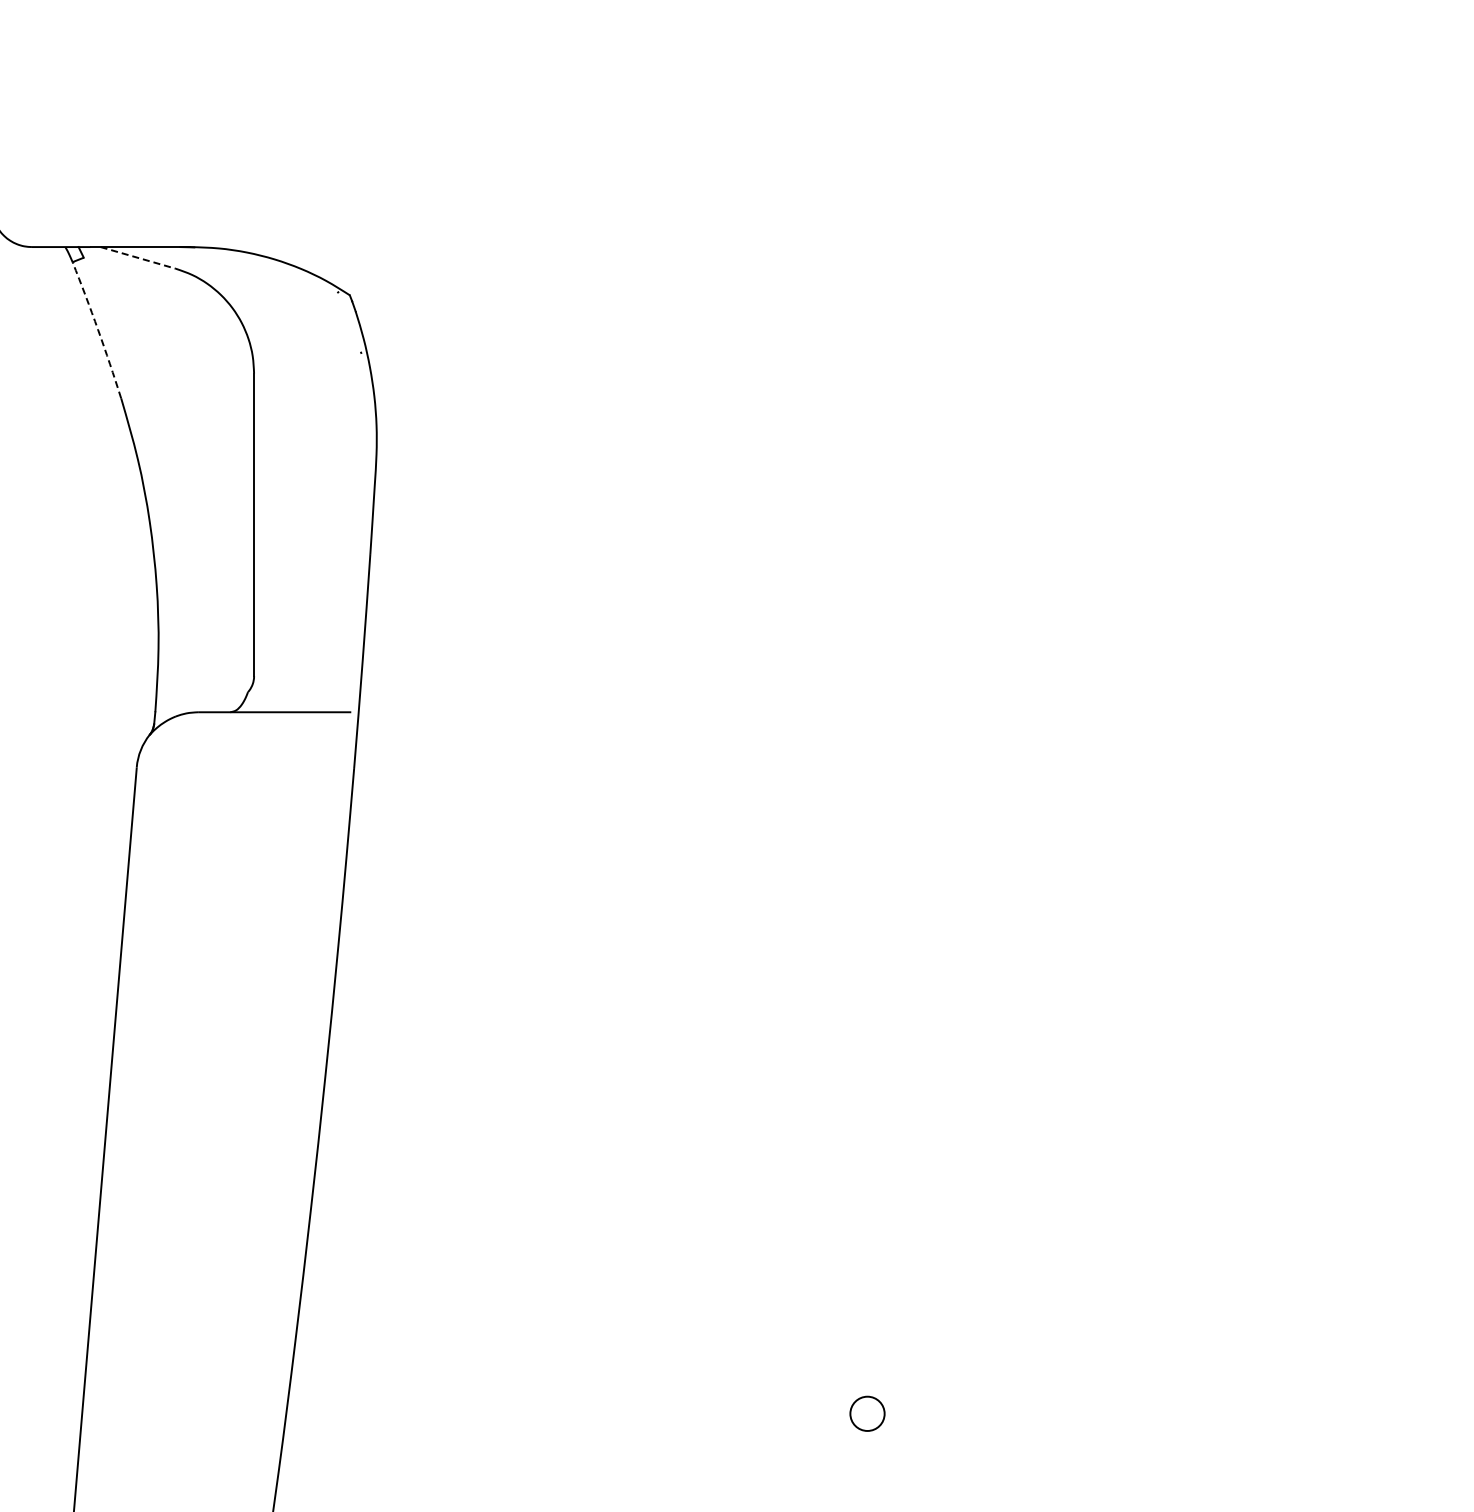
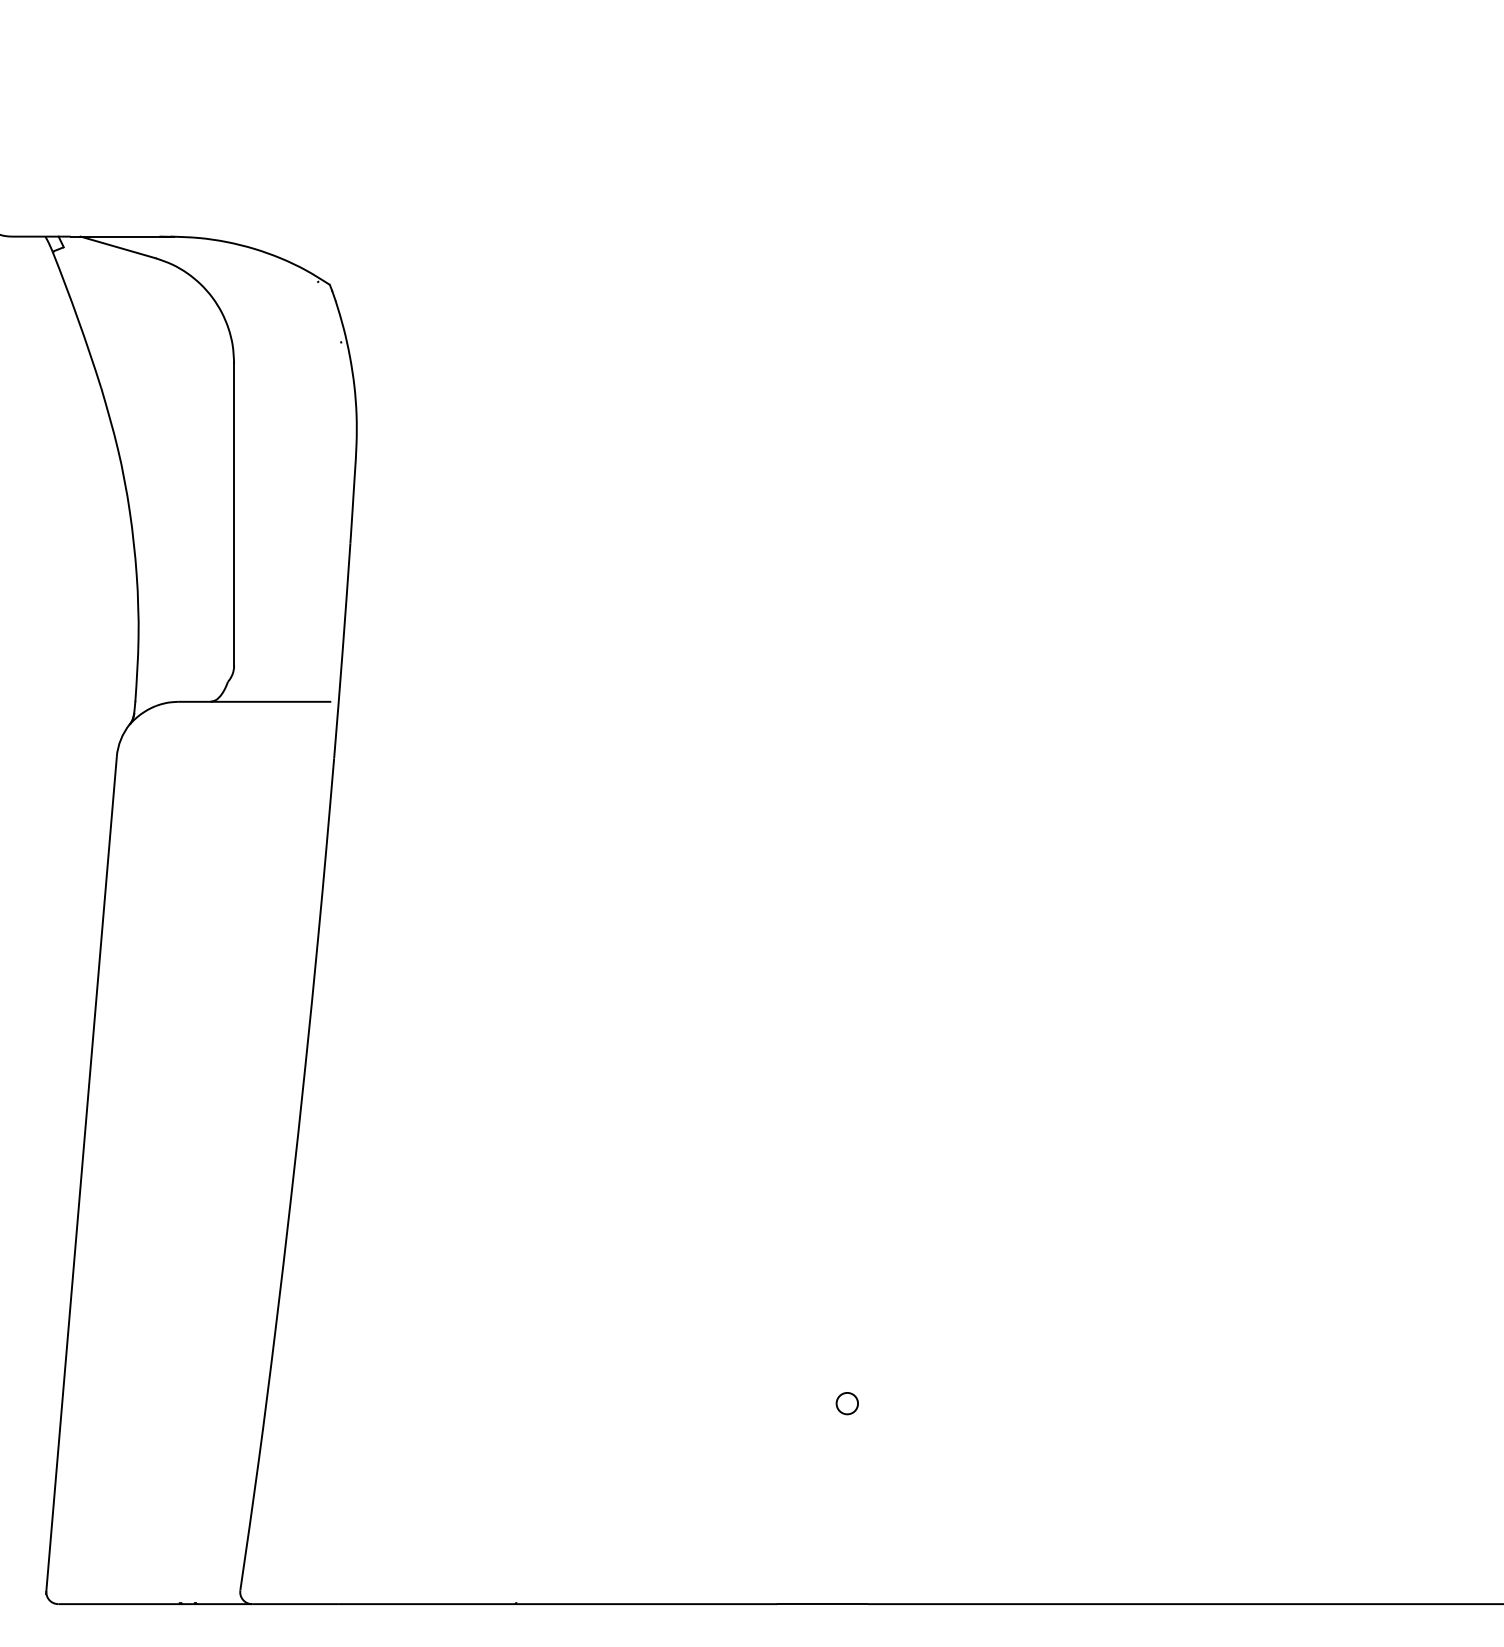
line: (138, 257) -> (118, 247), dashed -> solid
arc: (98, 329) -> (78, 319), dashed -> solid
circle: (866, 1413) -> (846, 1403), size x0.62

